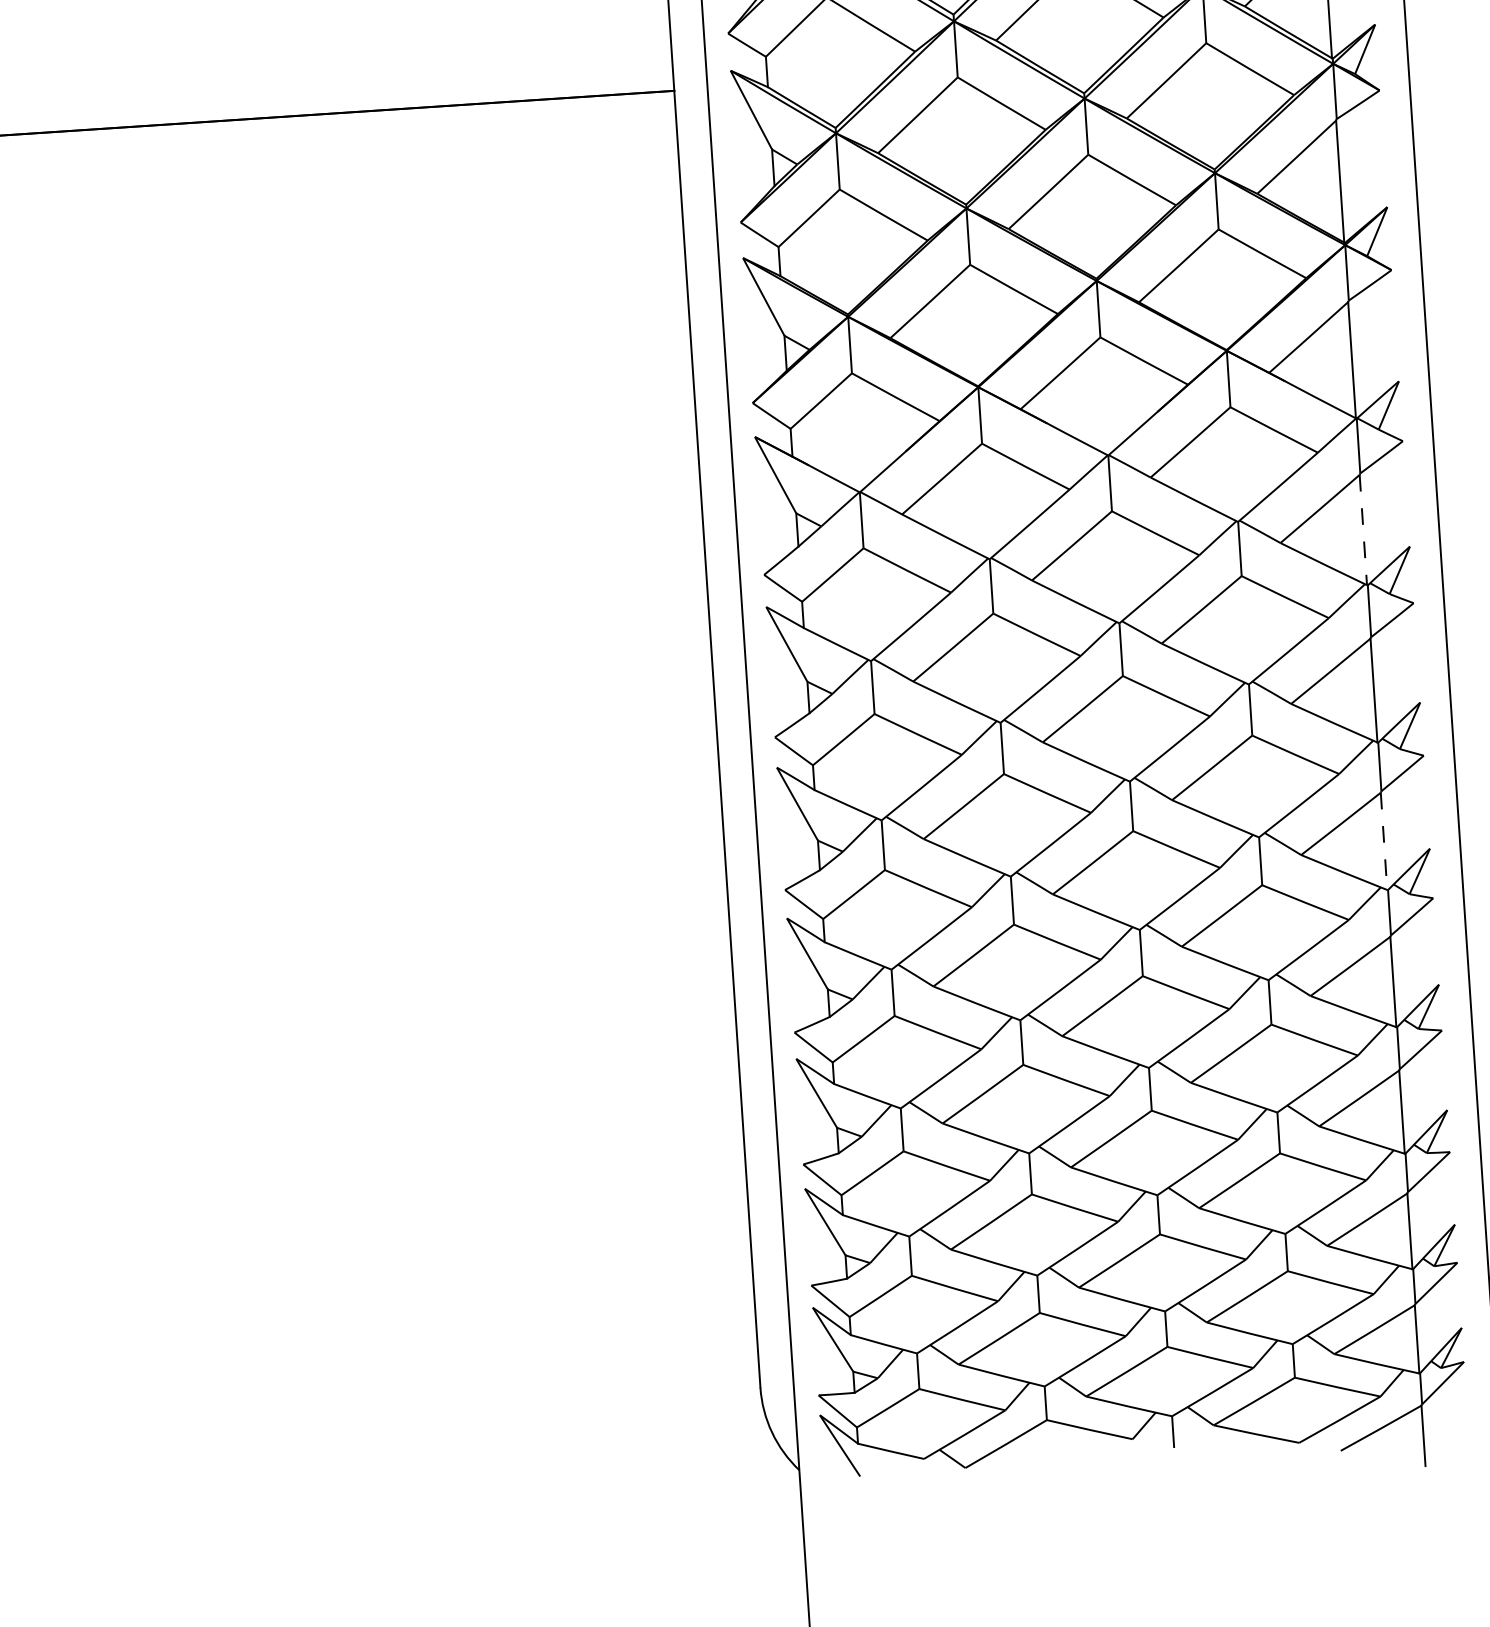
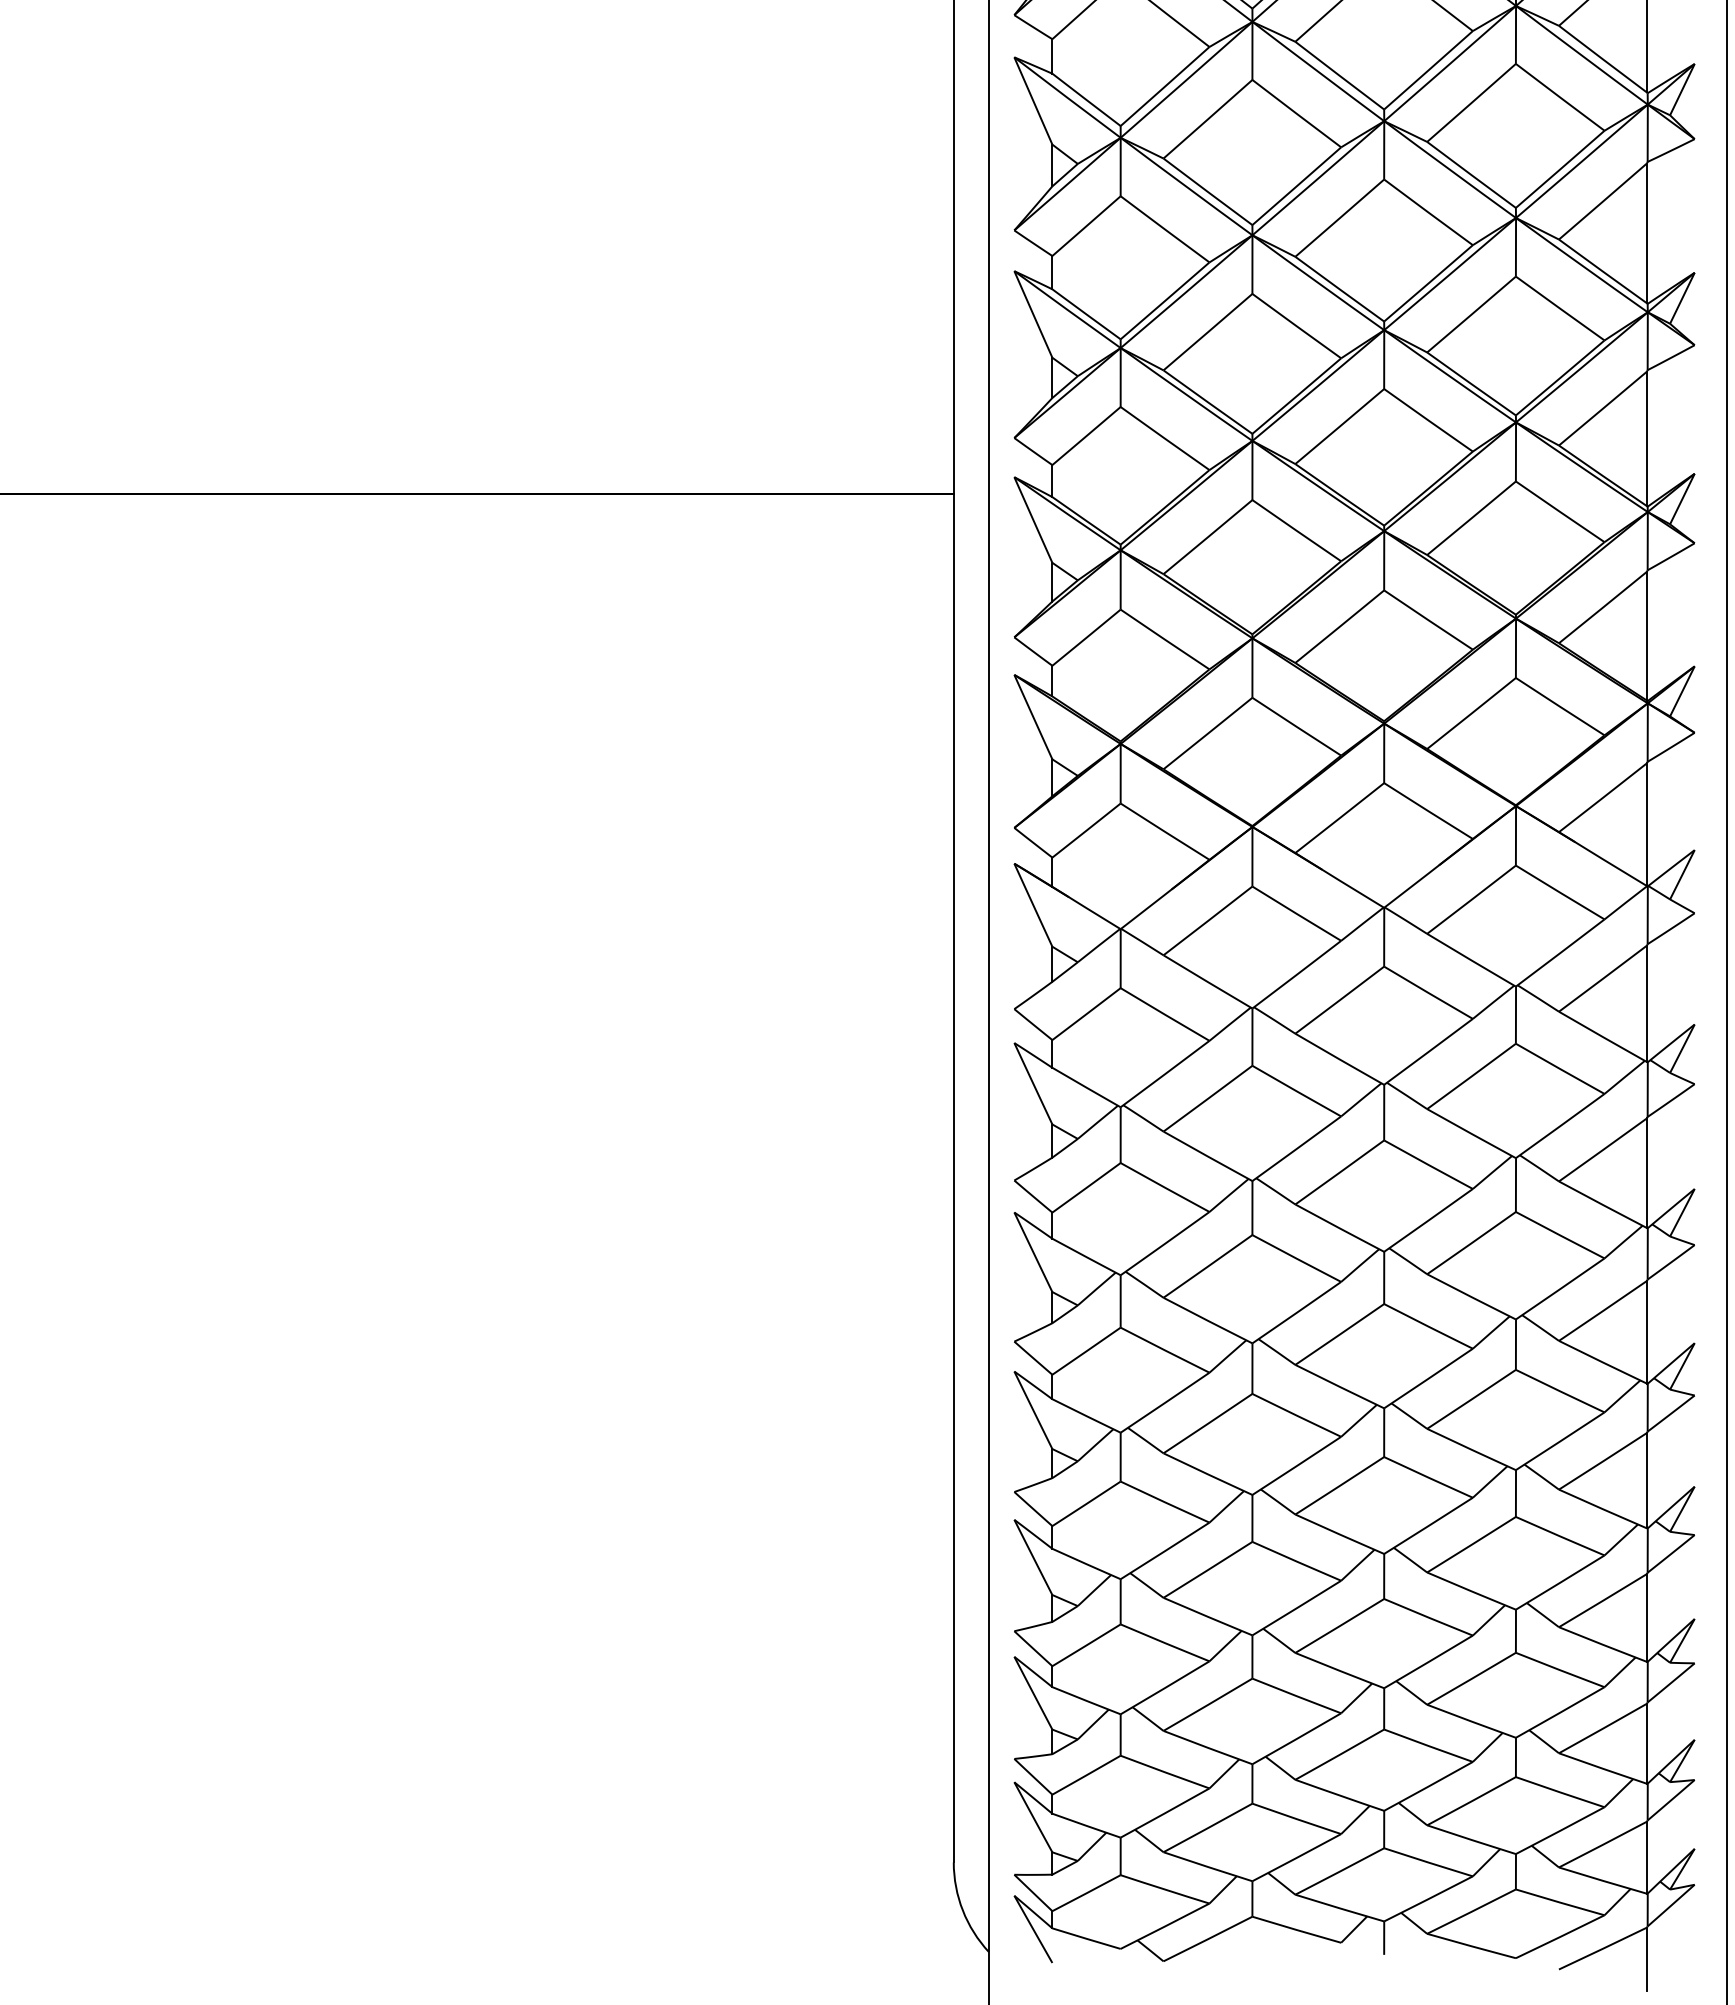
line: (1362, 530) -> (1646, 1004), dashed -> solid
line: (1383, 841) -> (1646, 1332), dashed -> solid

